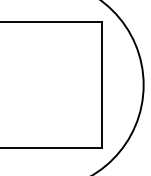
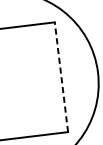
line: (101, 84) -> (61, 76), solid -> dashed

